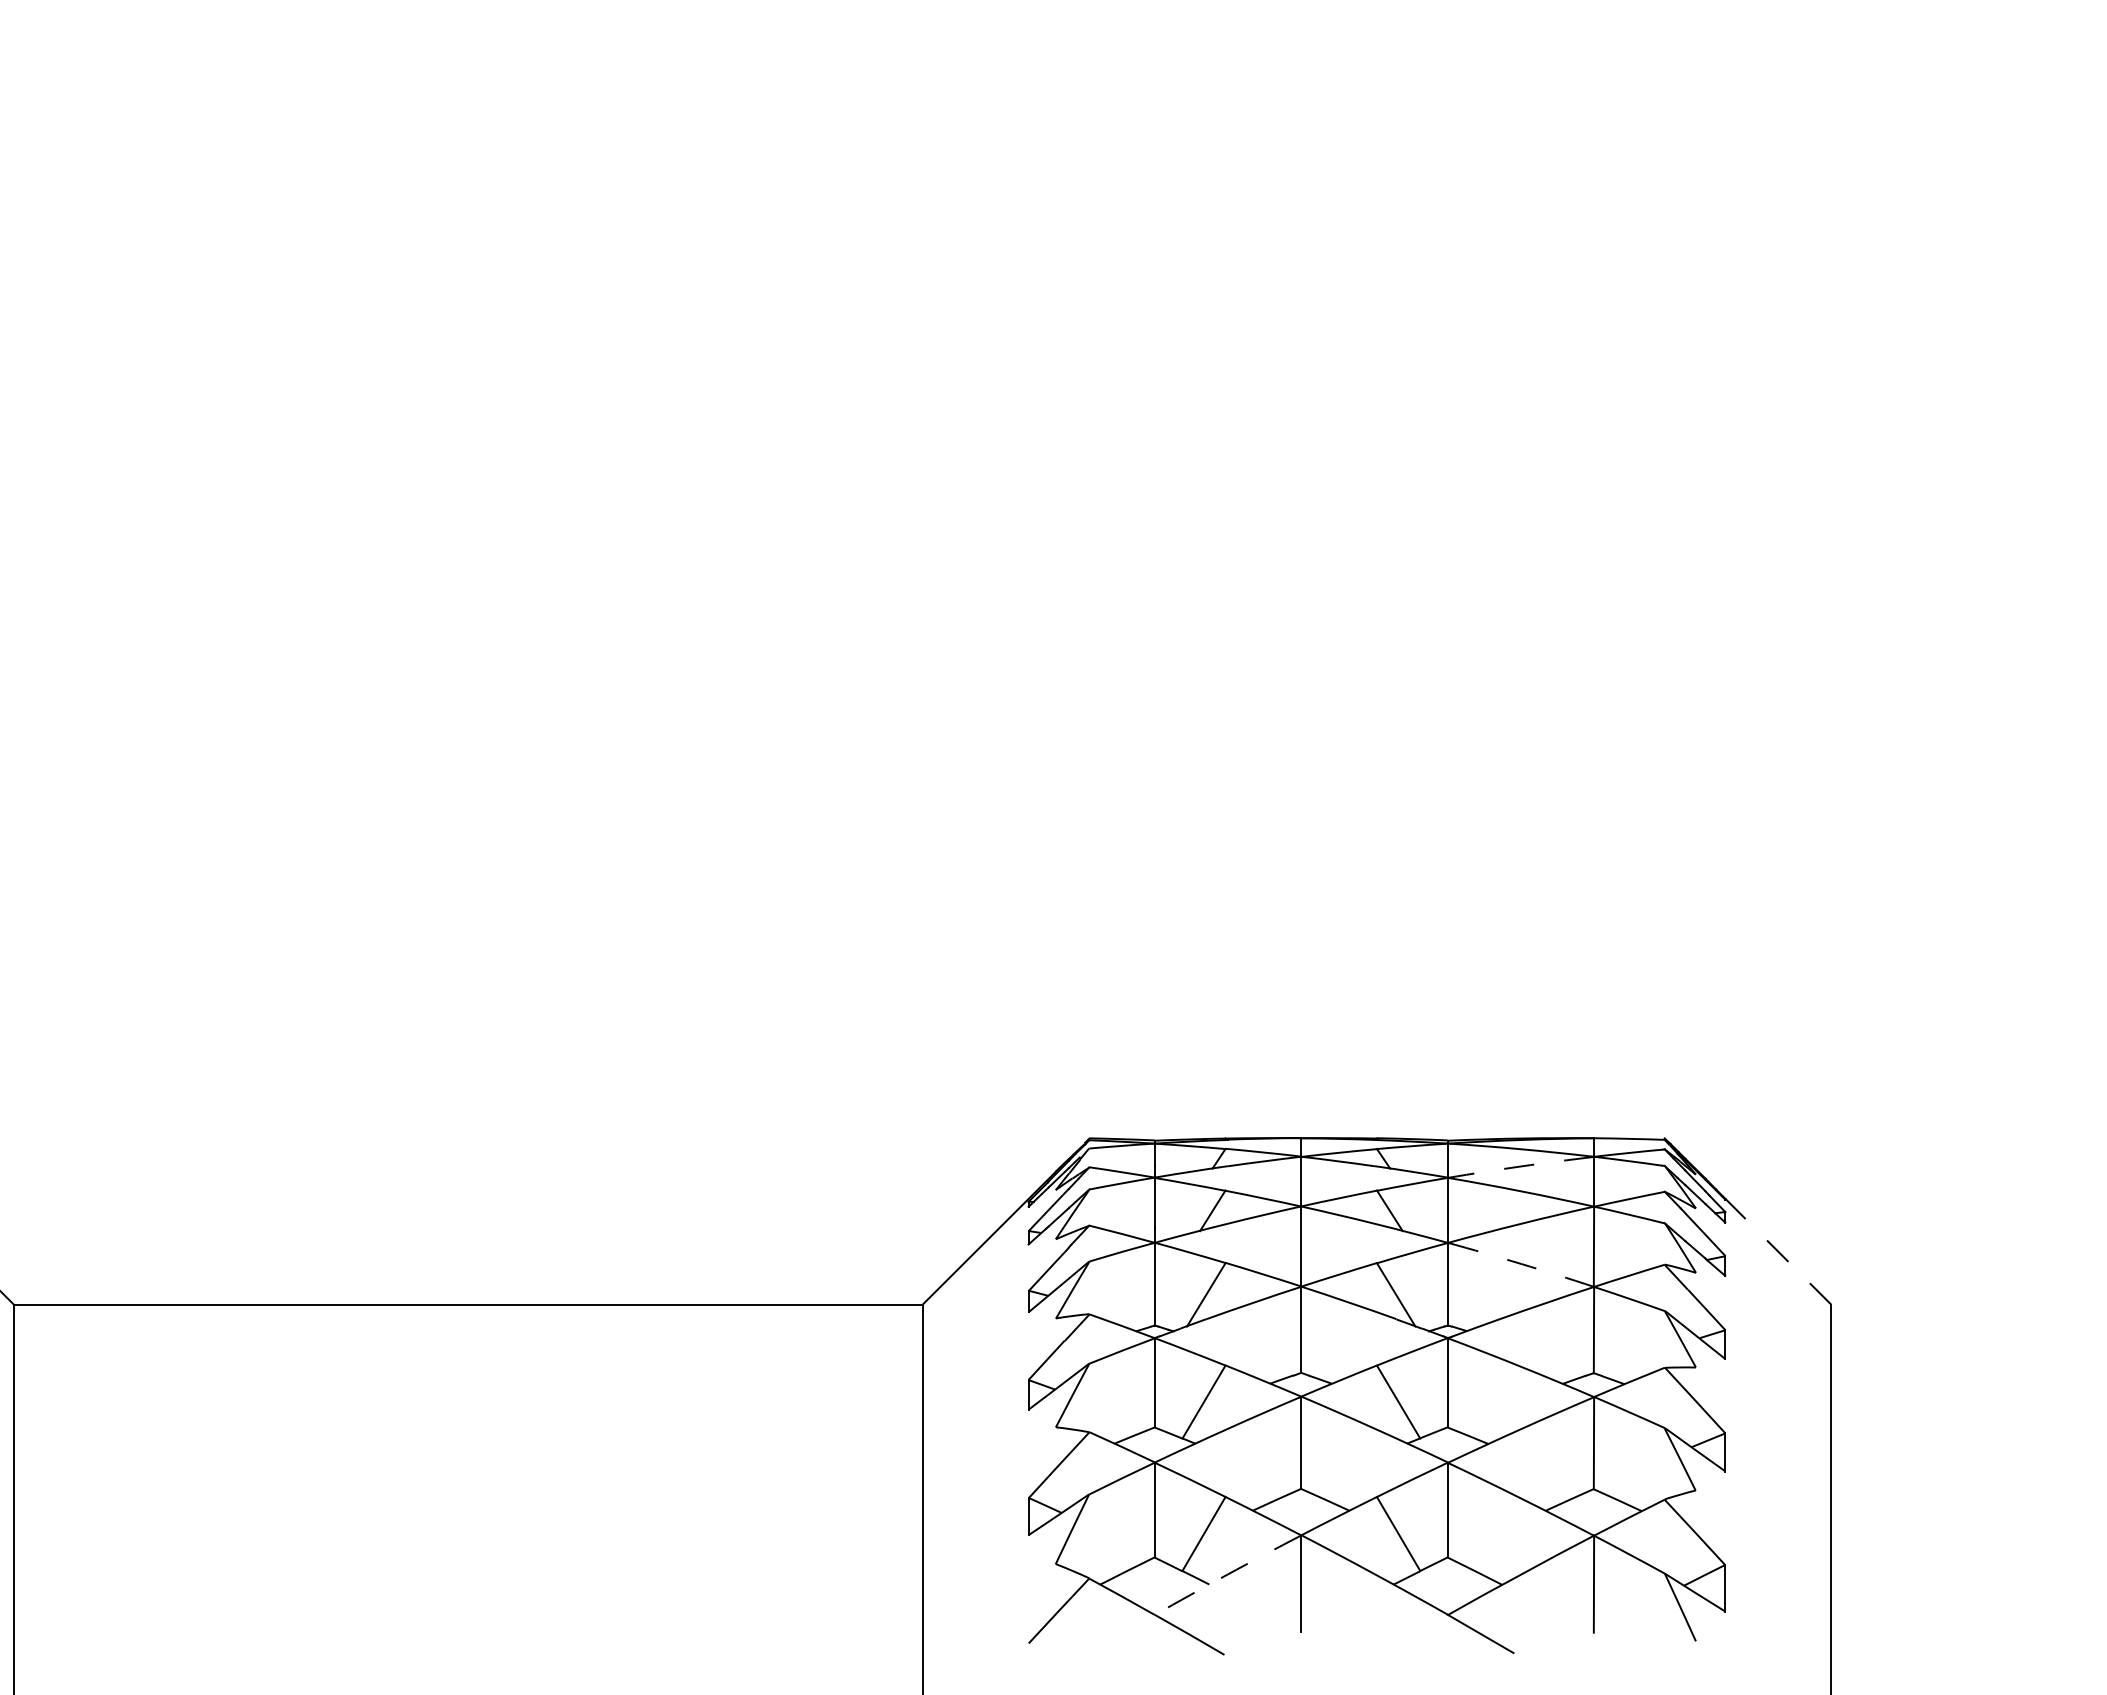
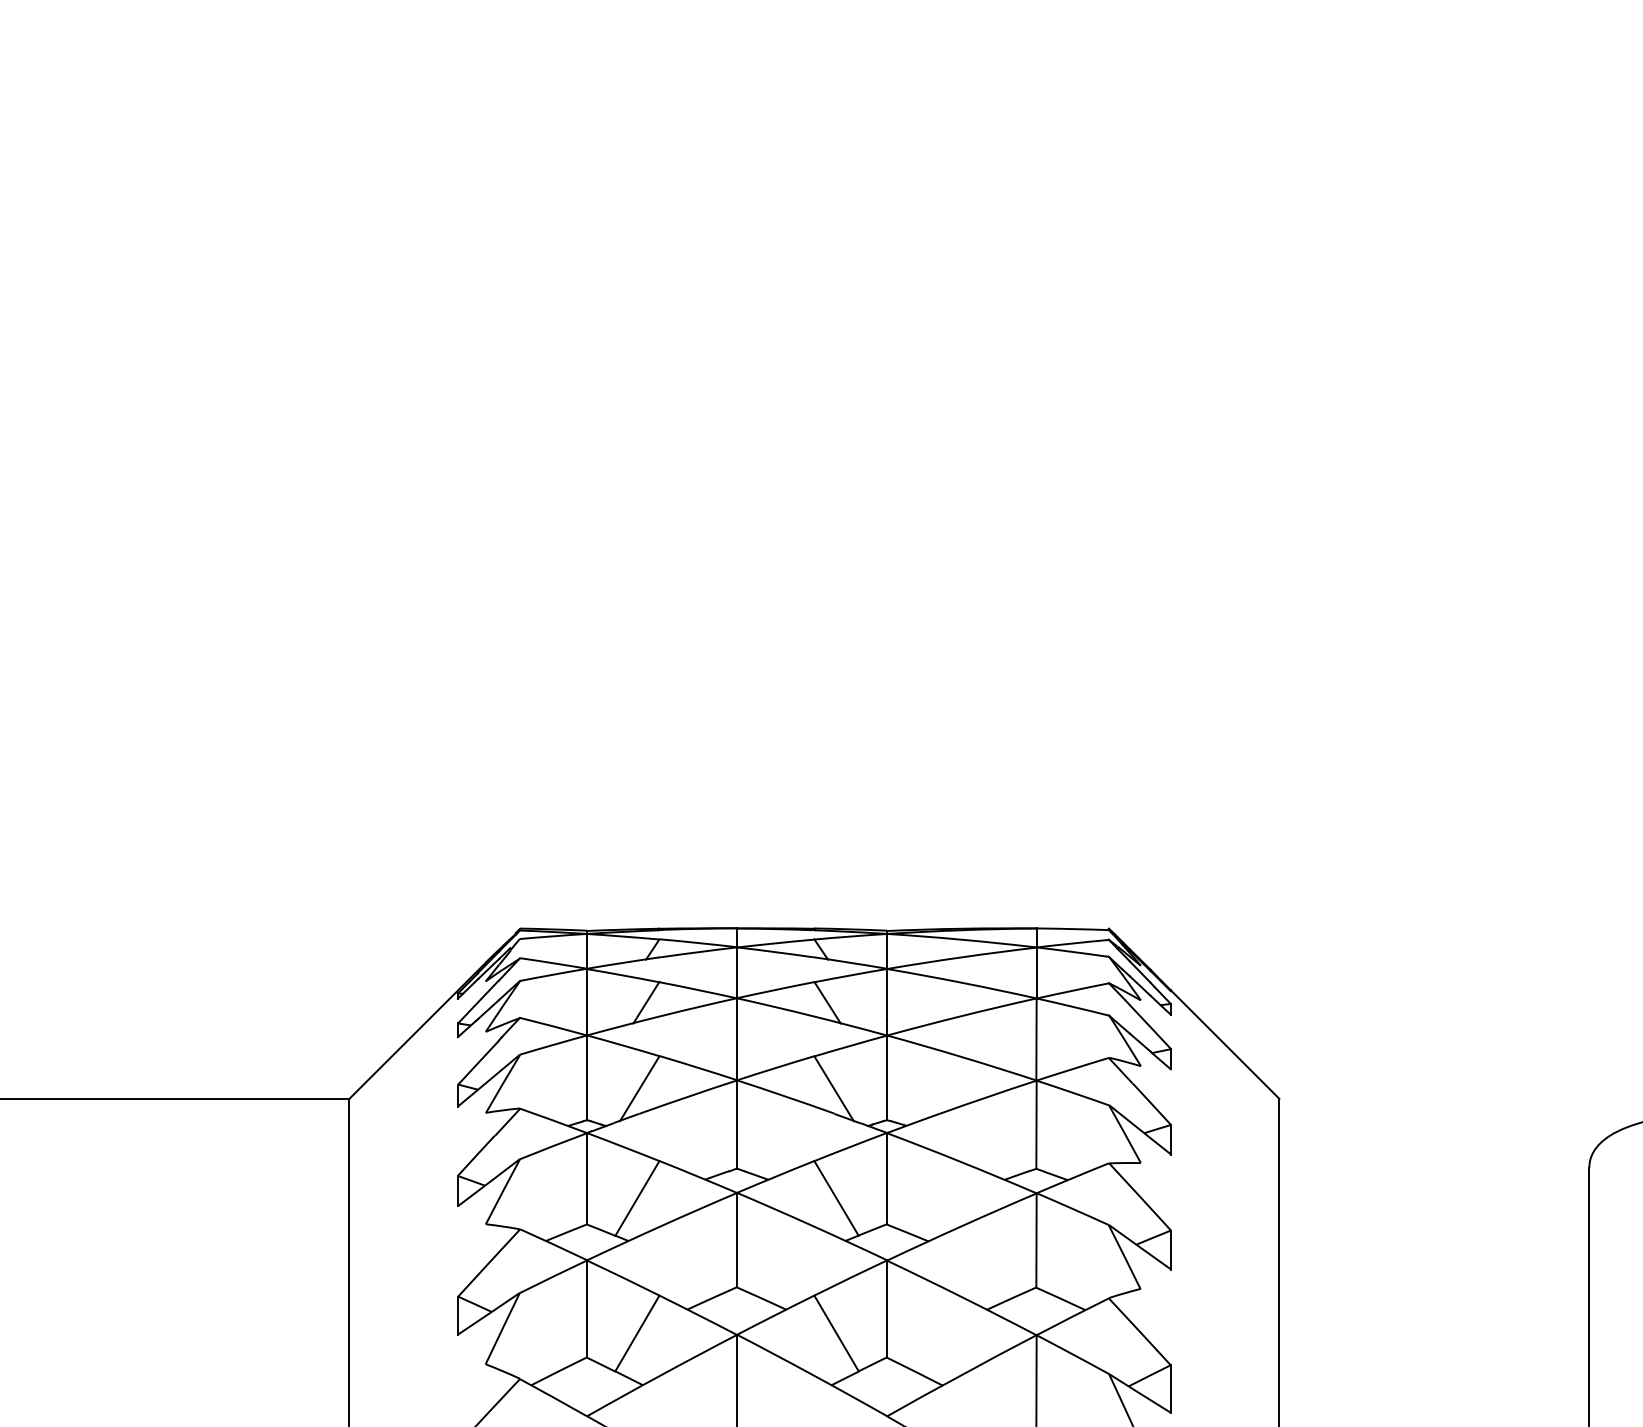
arc: (1521, 1166) -> (962, 957), dashed -> solid
line: (1778, 1251) -> (1225, 1044), dashed -> solid
arc: (1521, 1263) -> (962, 1056), dashed -> solid
arc: (1227, 1574) -> (661, 1374), dashed -> solid

